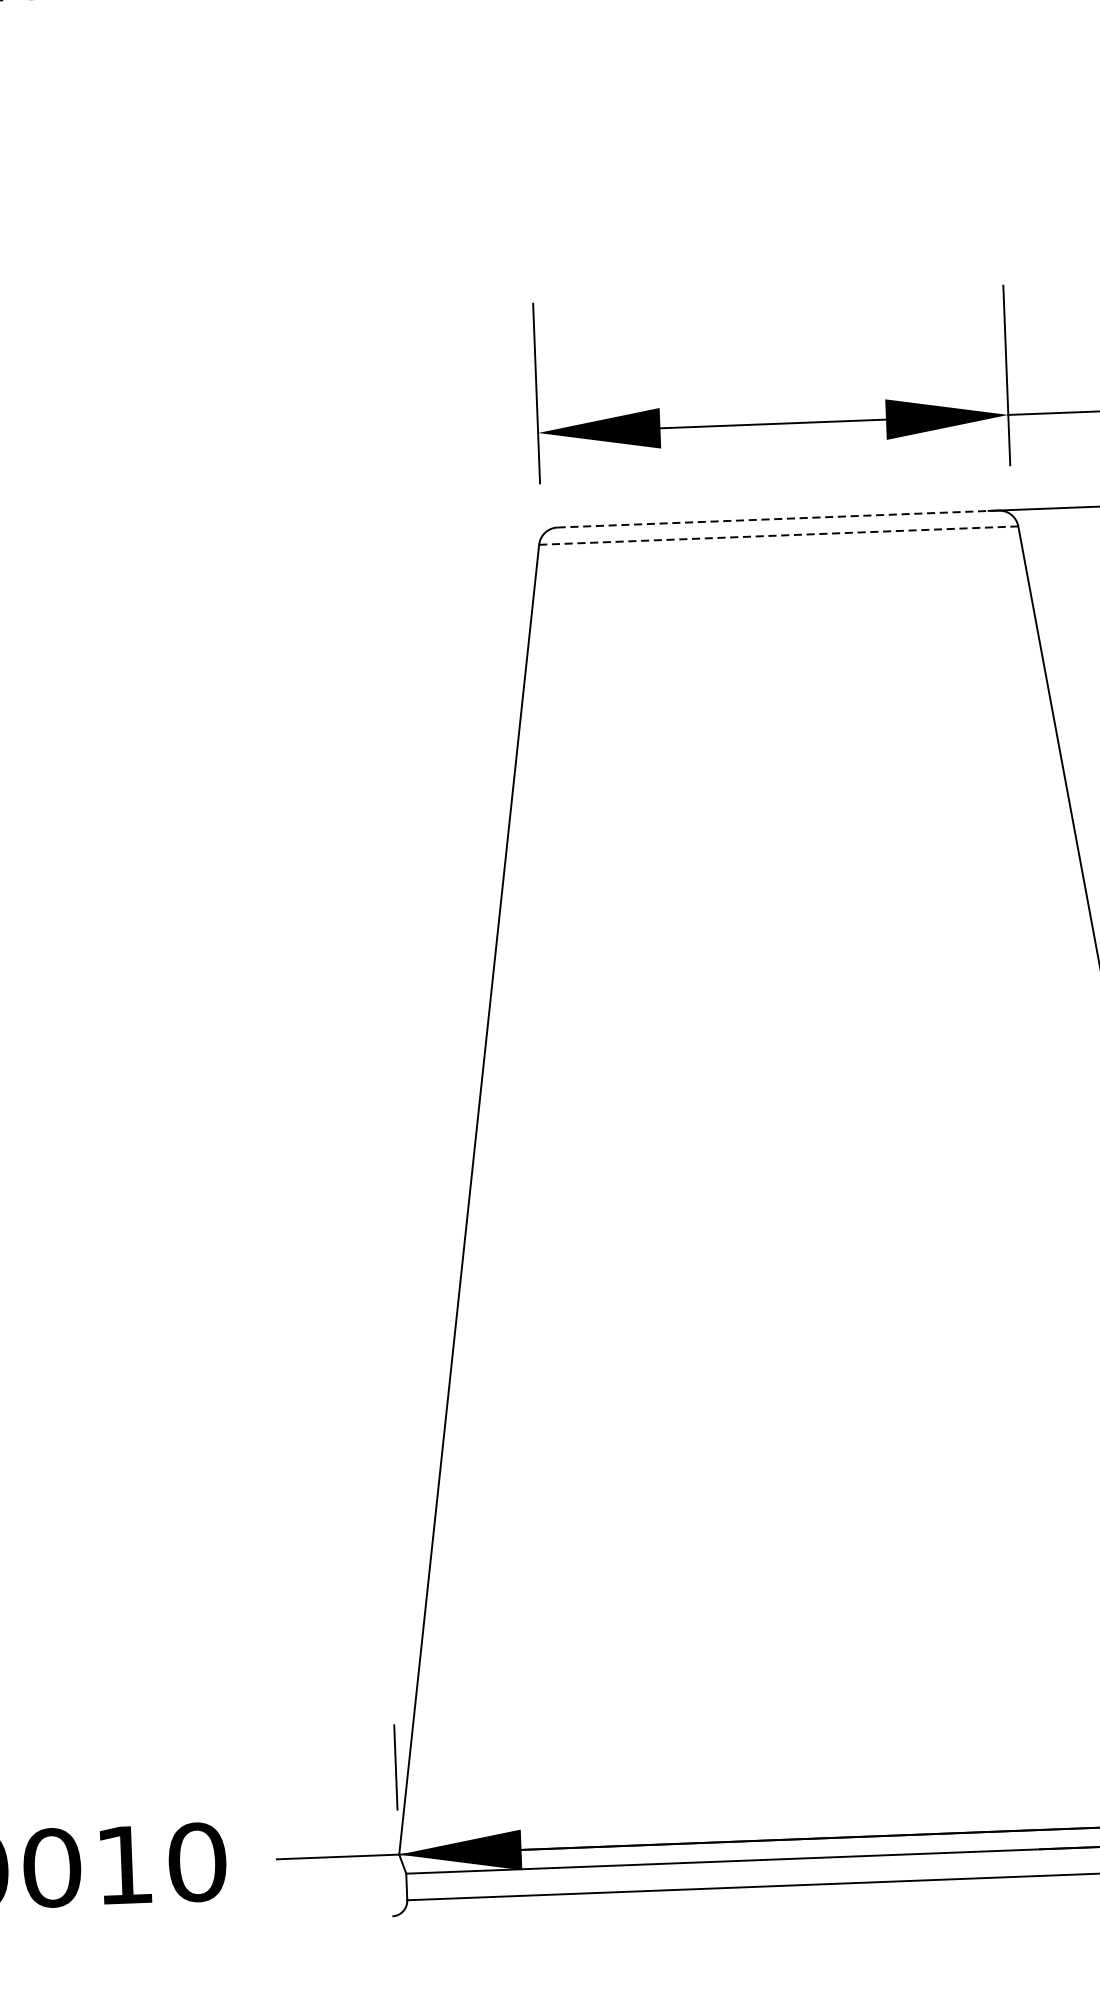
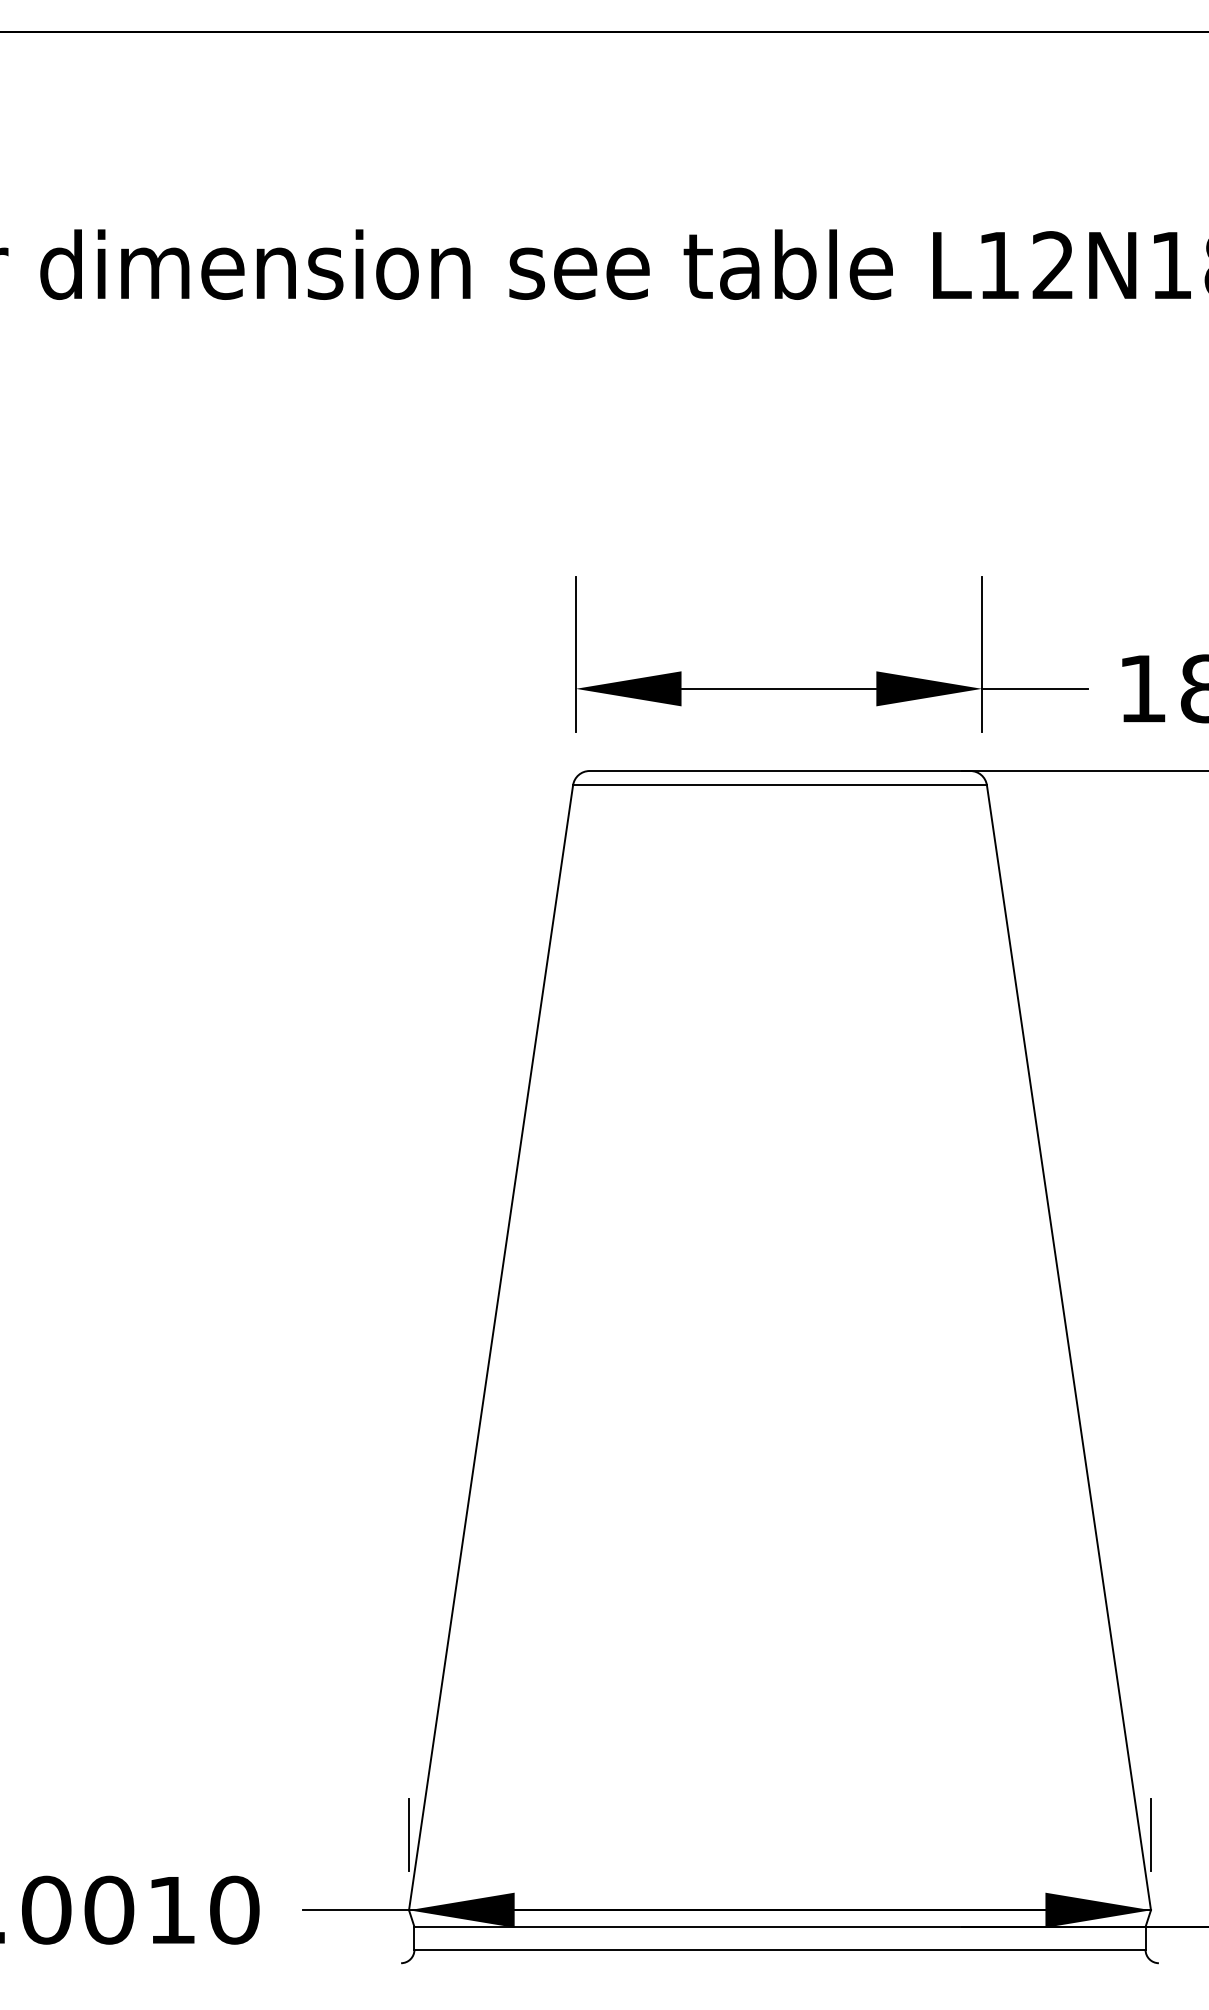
line: (778, 519) -> (780, 771), dashed -> solid
line: (779, 535) -> (780, 785), dashed -> solid

